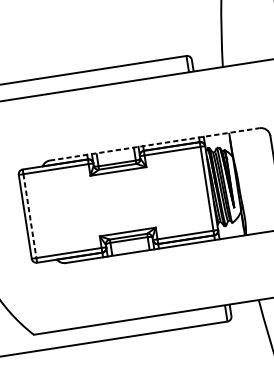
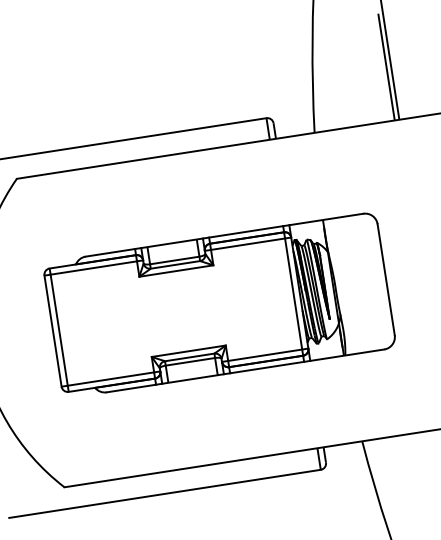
line: (155, 144) -> (225, 235), dashed -> solid
line: (30, 216) -> (59, 330), dashed -> solid

